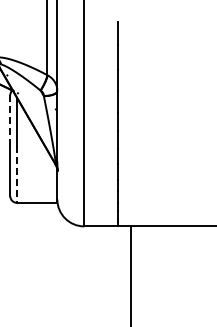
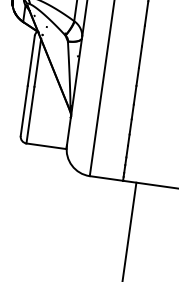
line: (10, 119) -> (31, 60), dashed -> solid
line: (17, 174) -> (30, 115), dashed -> solid

